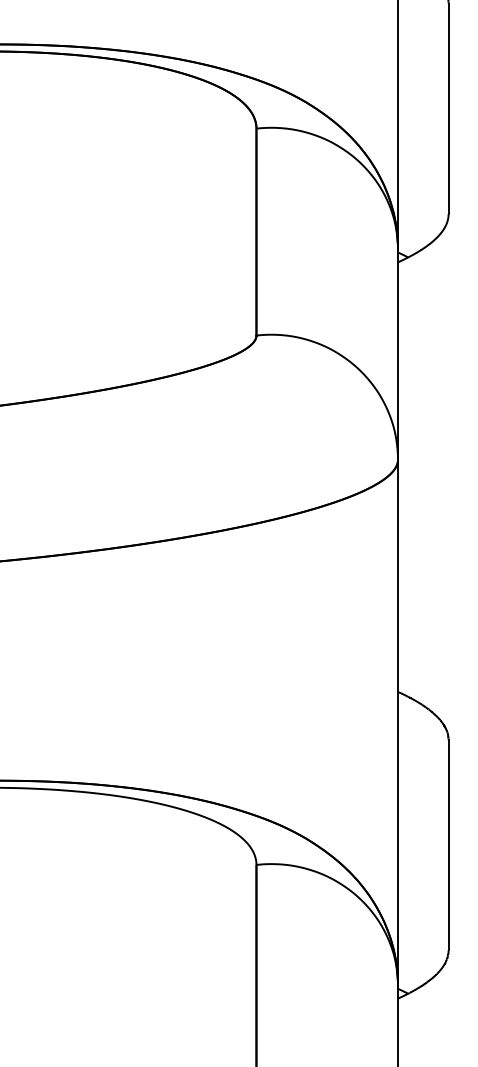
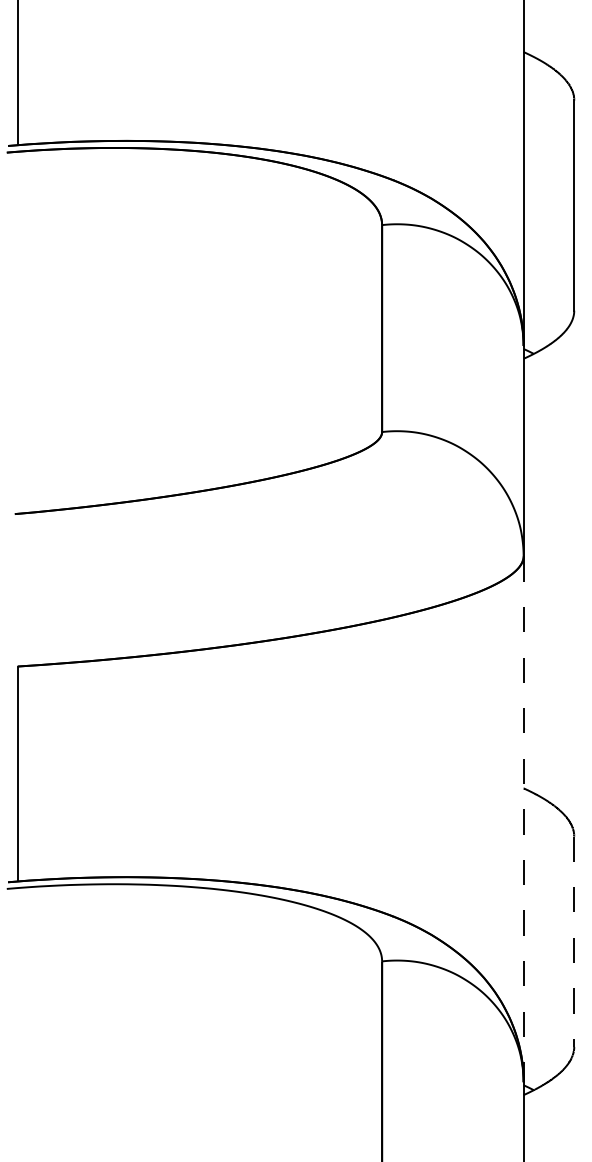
line: (397, 723) -> (523, 819), solid -> dashed
line: (448, 846) -> (574, 942), solid -> dashed

